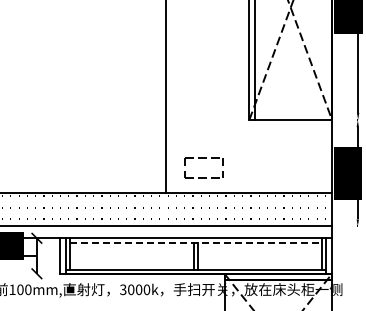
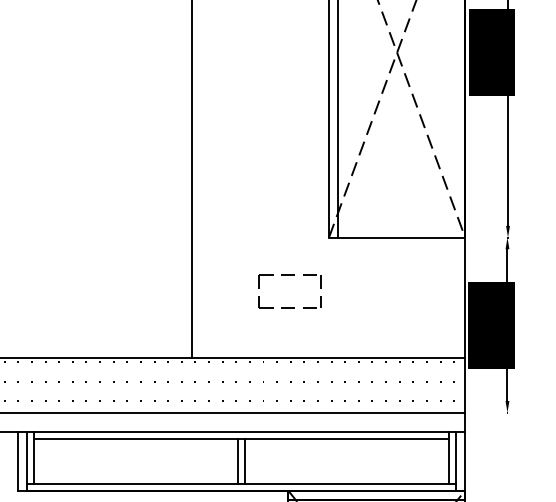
part: (203, 158) -> (289, 276), moved
line: (196, 242) -> (242, 439), dashed -> solid

